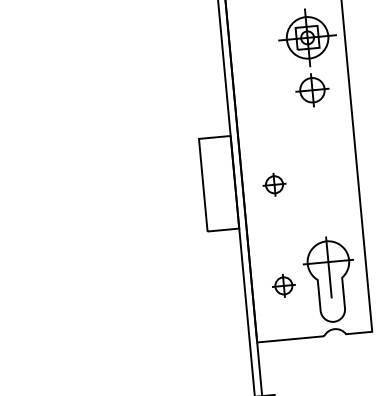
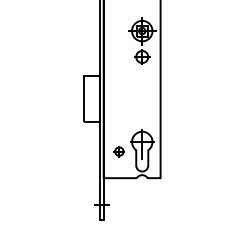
part: (272, 184) -> (118, 101), removed

